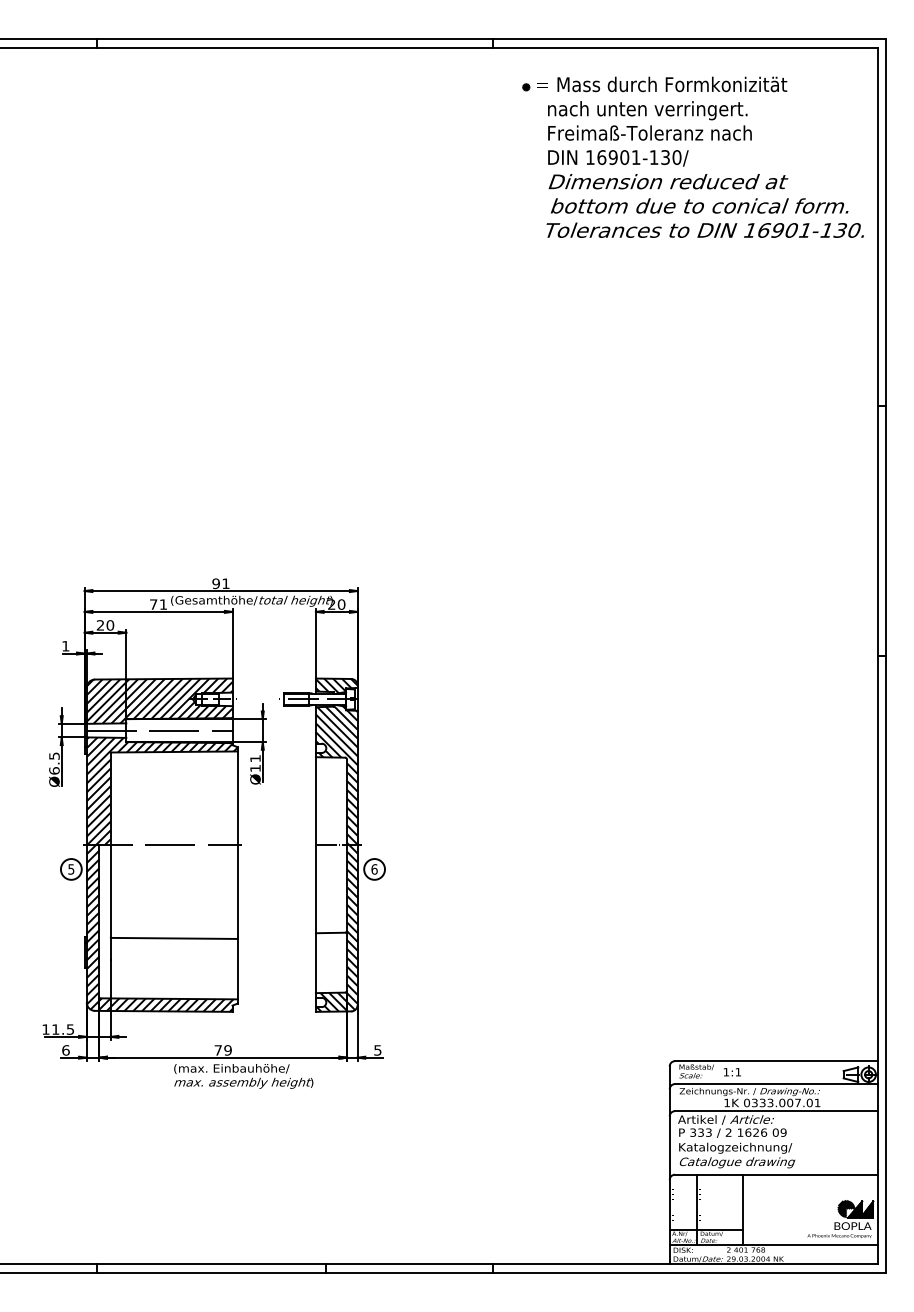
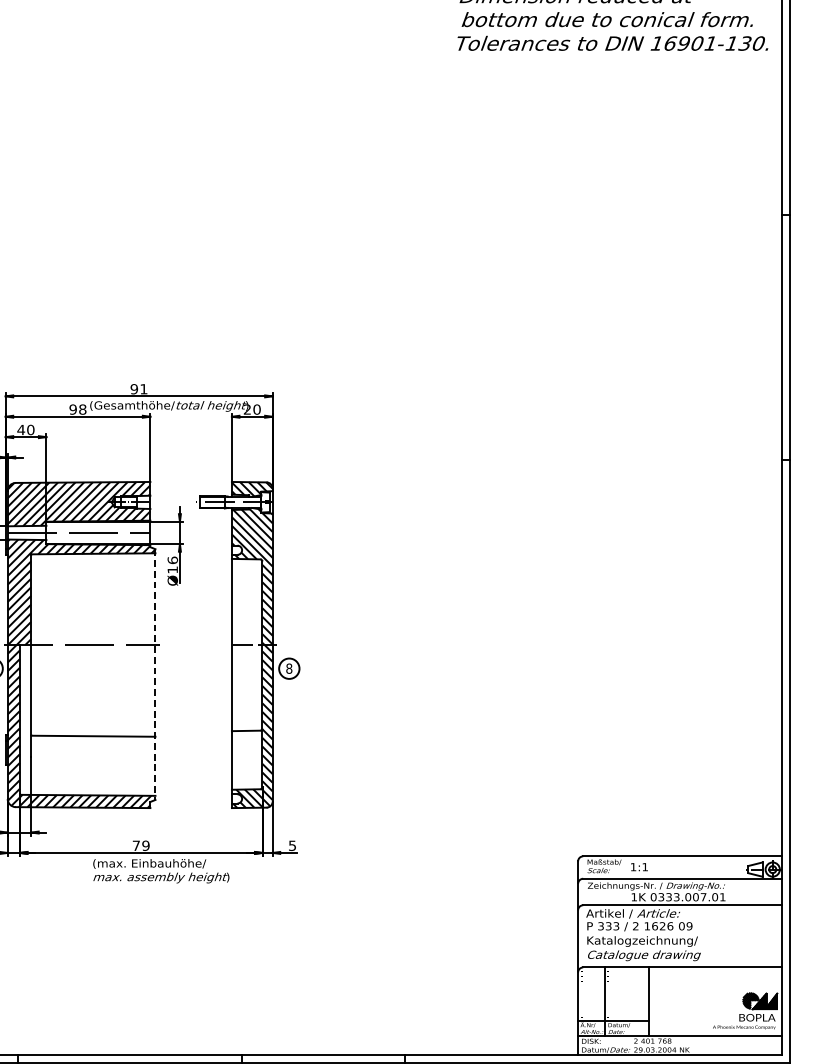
text: (158, 604) -> (77, 409), 71 -> 98
text: (100, 625) -> (21, 430), 20 -> 40
text: (255, 758) -> (172, 560), Ø11 -> Ø16
text: (374, 869) -> (289, 668), 6 -> 8
line: (237, 875) -> (155, 674), solid -> dashed

